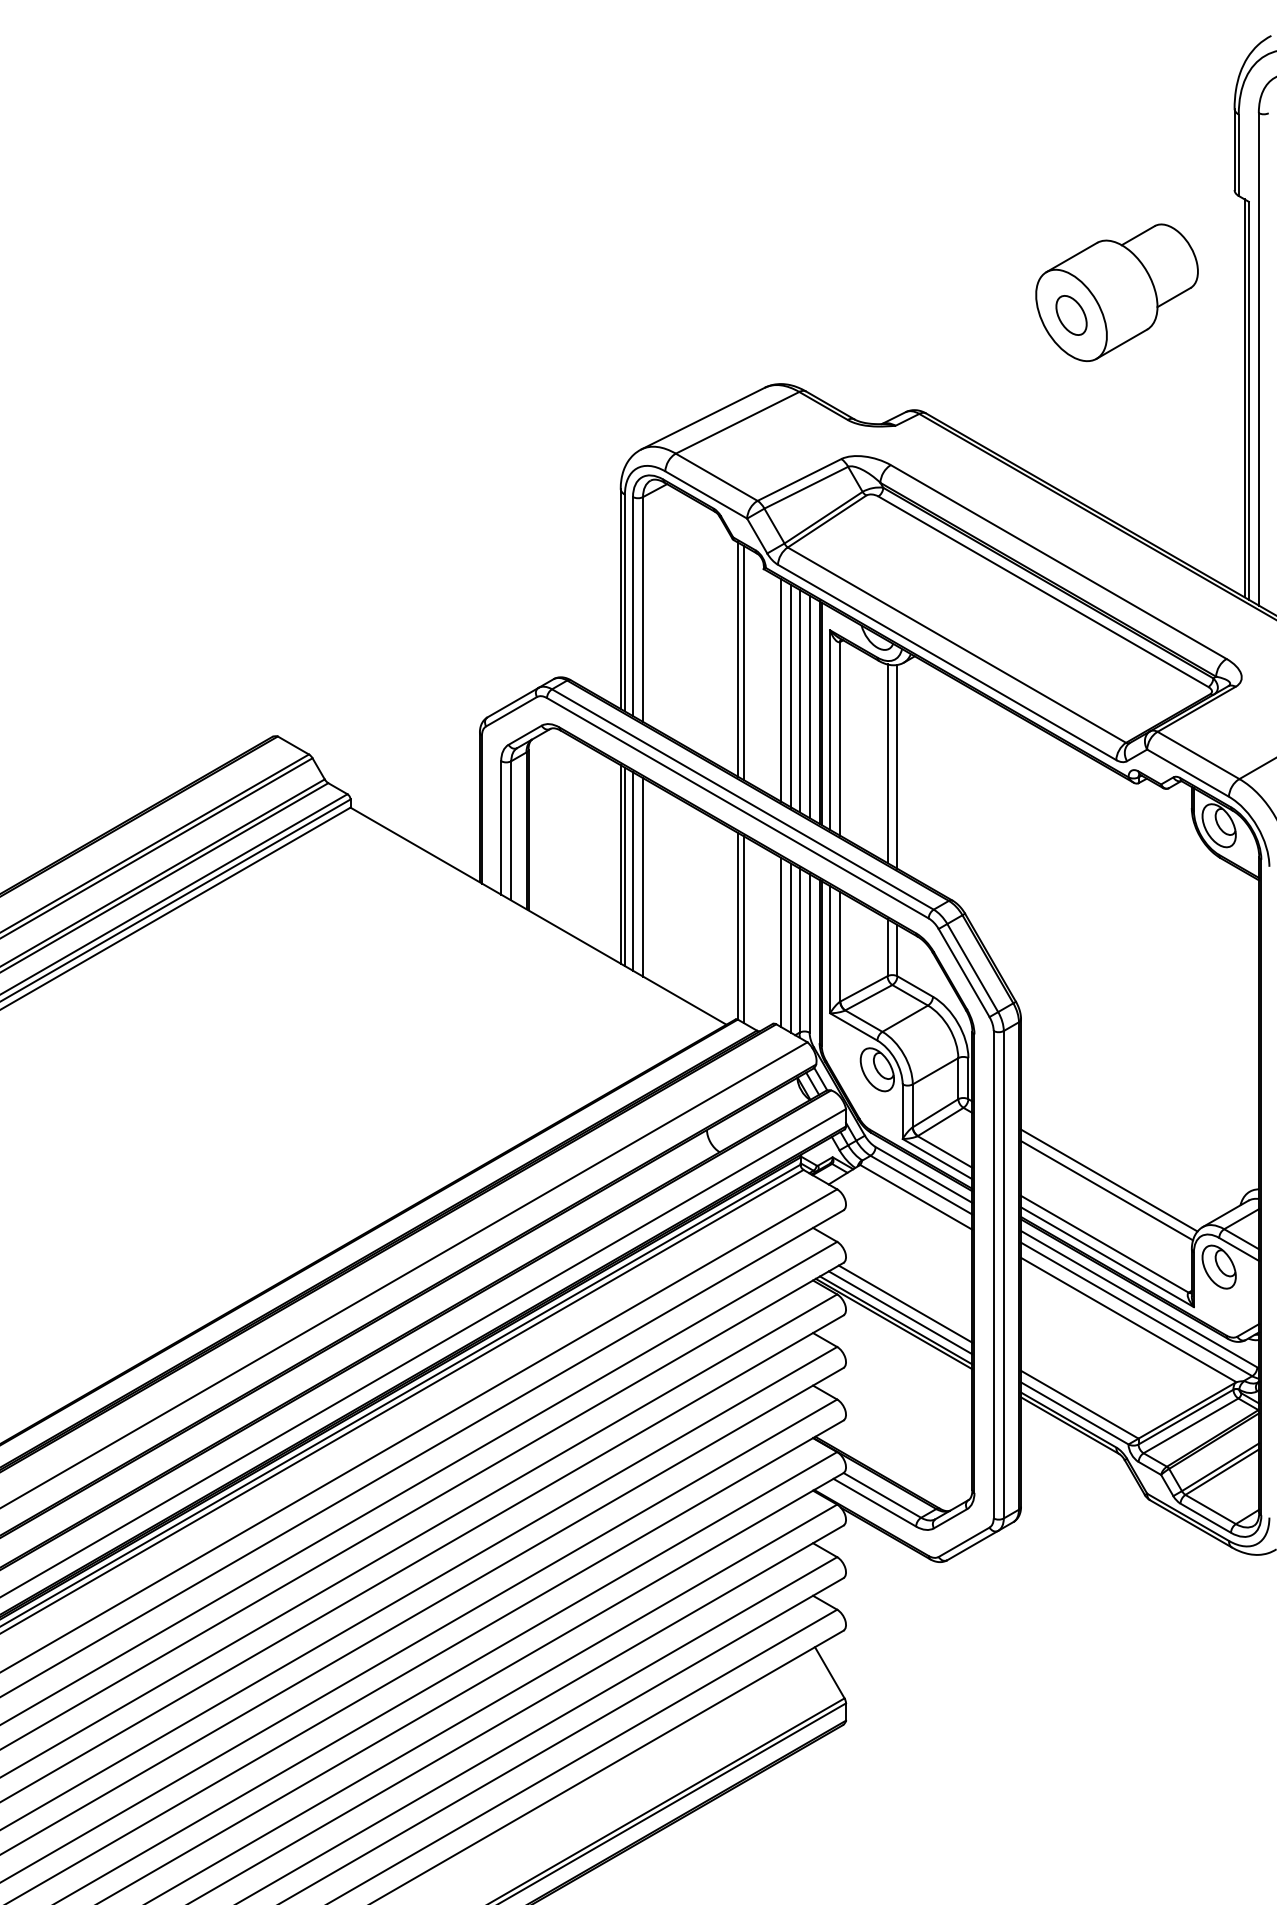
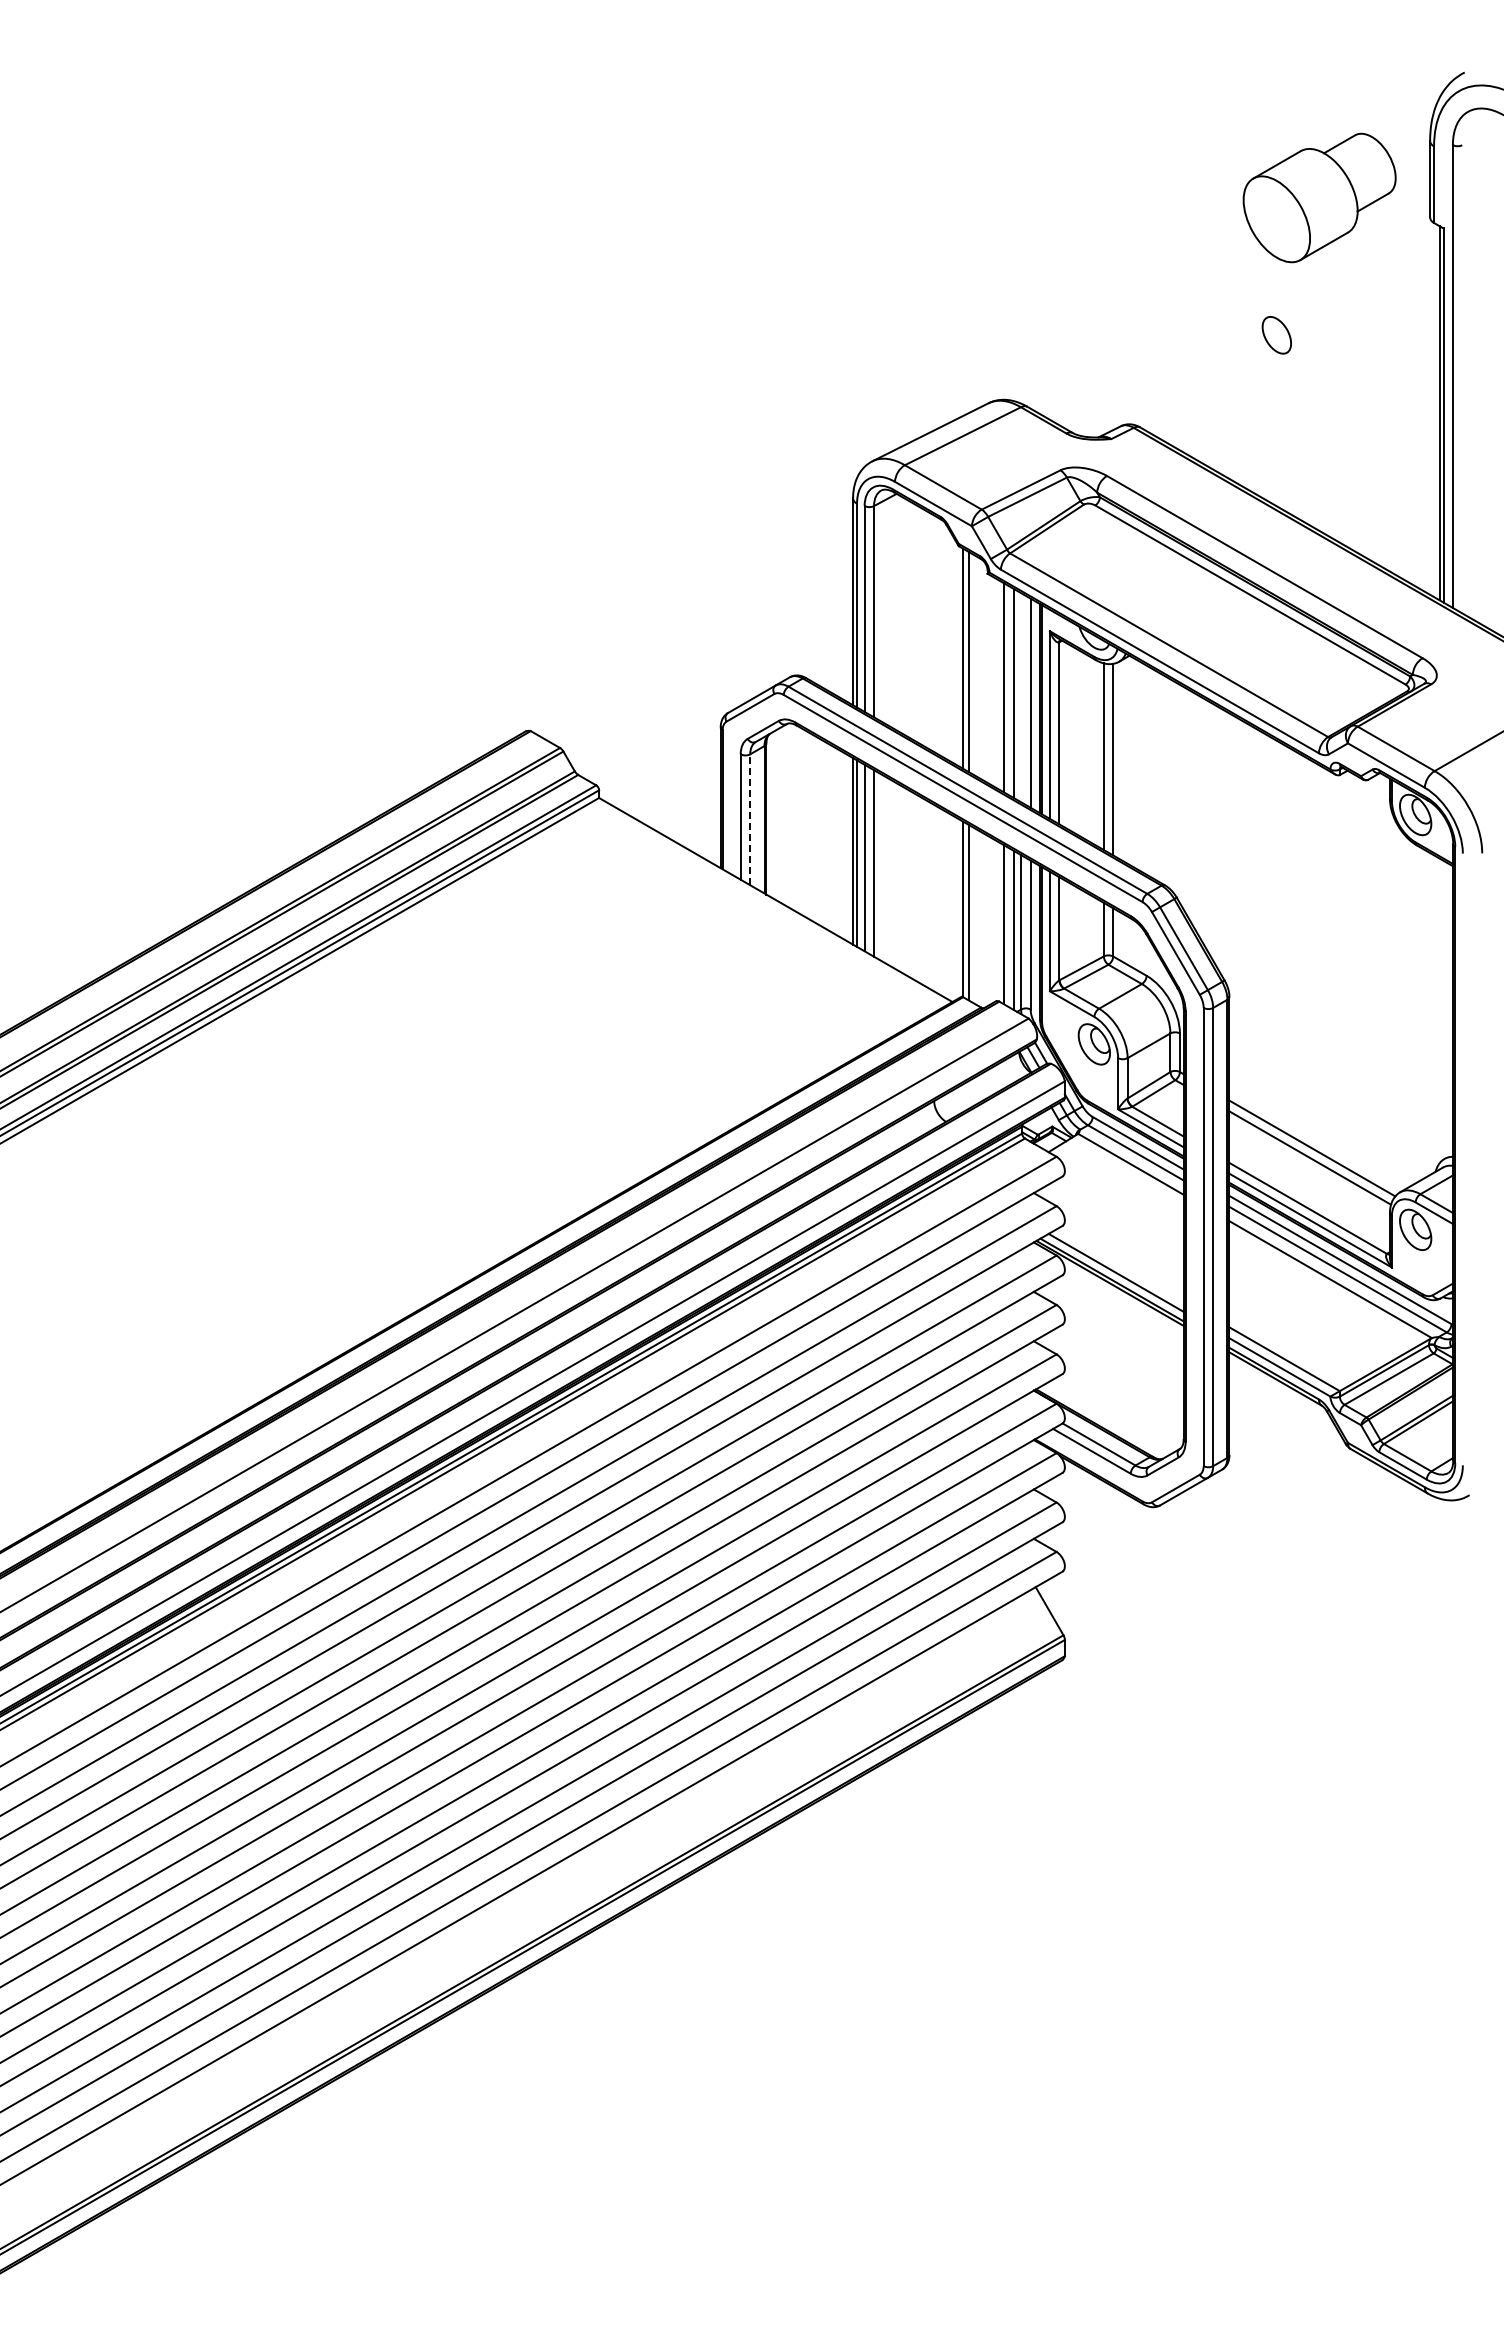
part: (1116, 292) -> (1319, 197), moved
line: (799, 700) -> (1021, 697), removed
line: (511, 830) -> (750, 819), solid -> dashed
line: (905, 1303) -> (1120, 1264), removed

